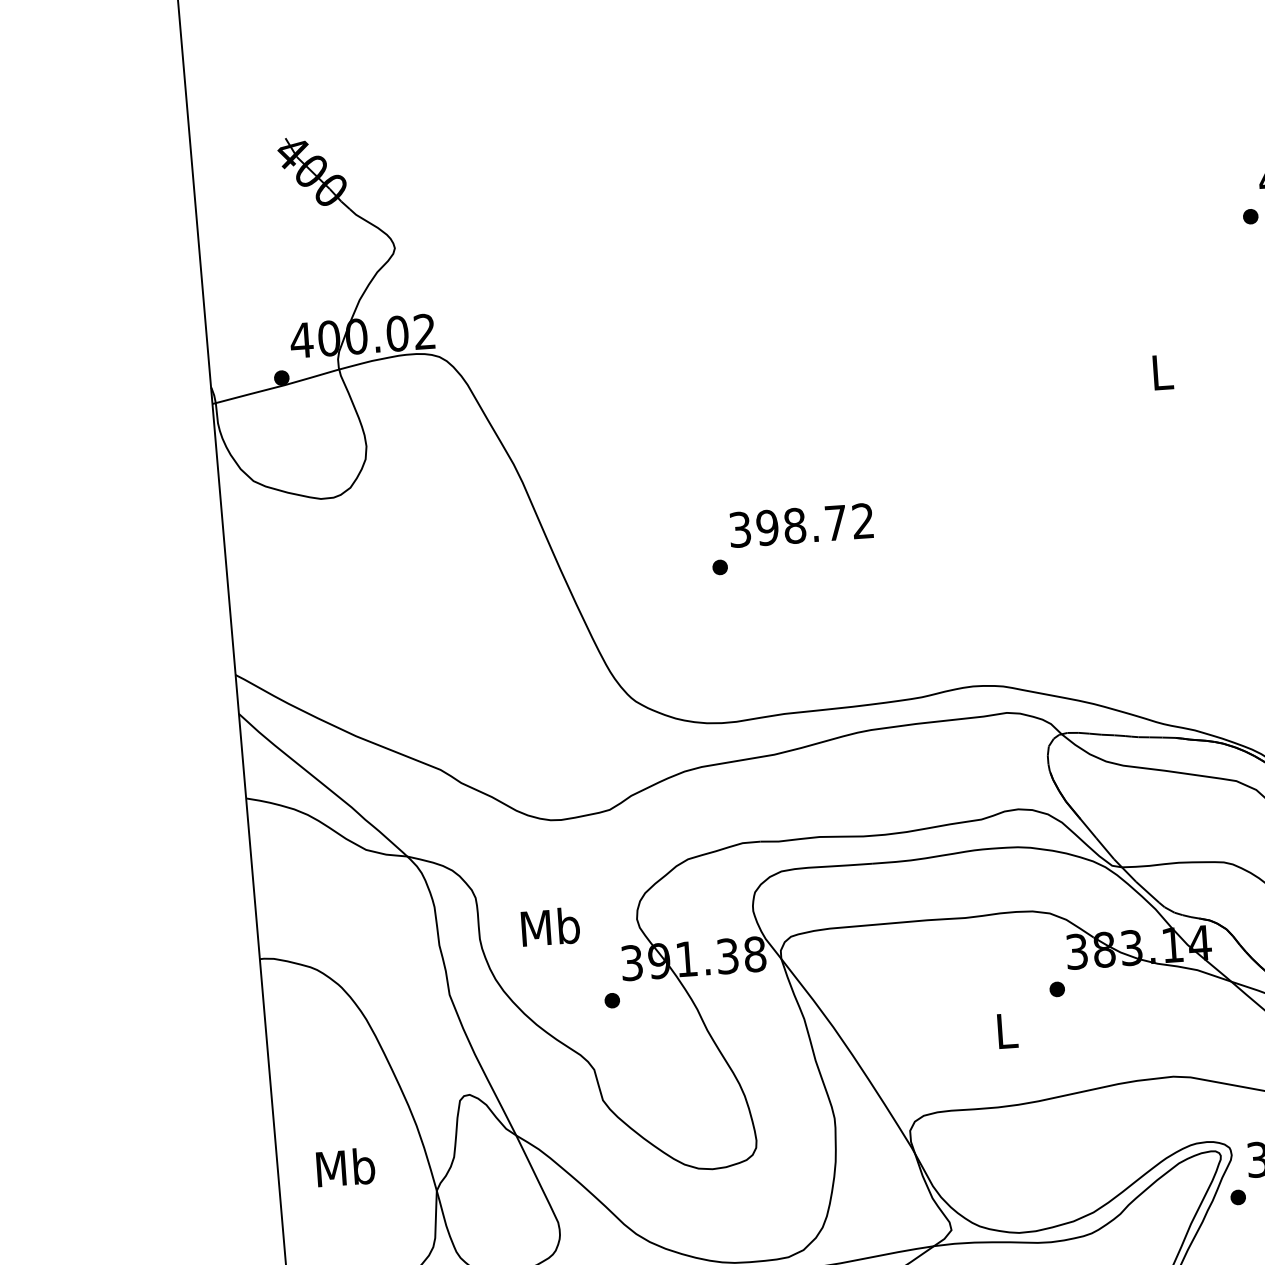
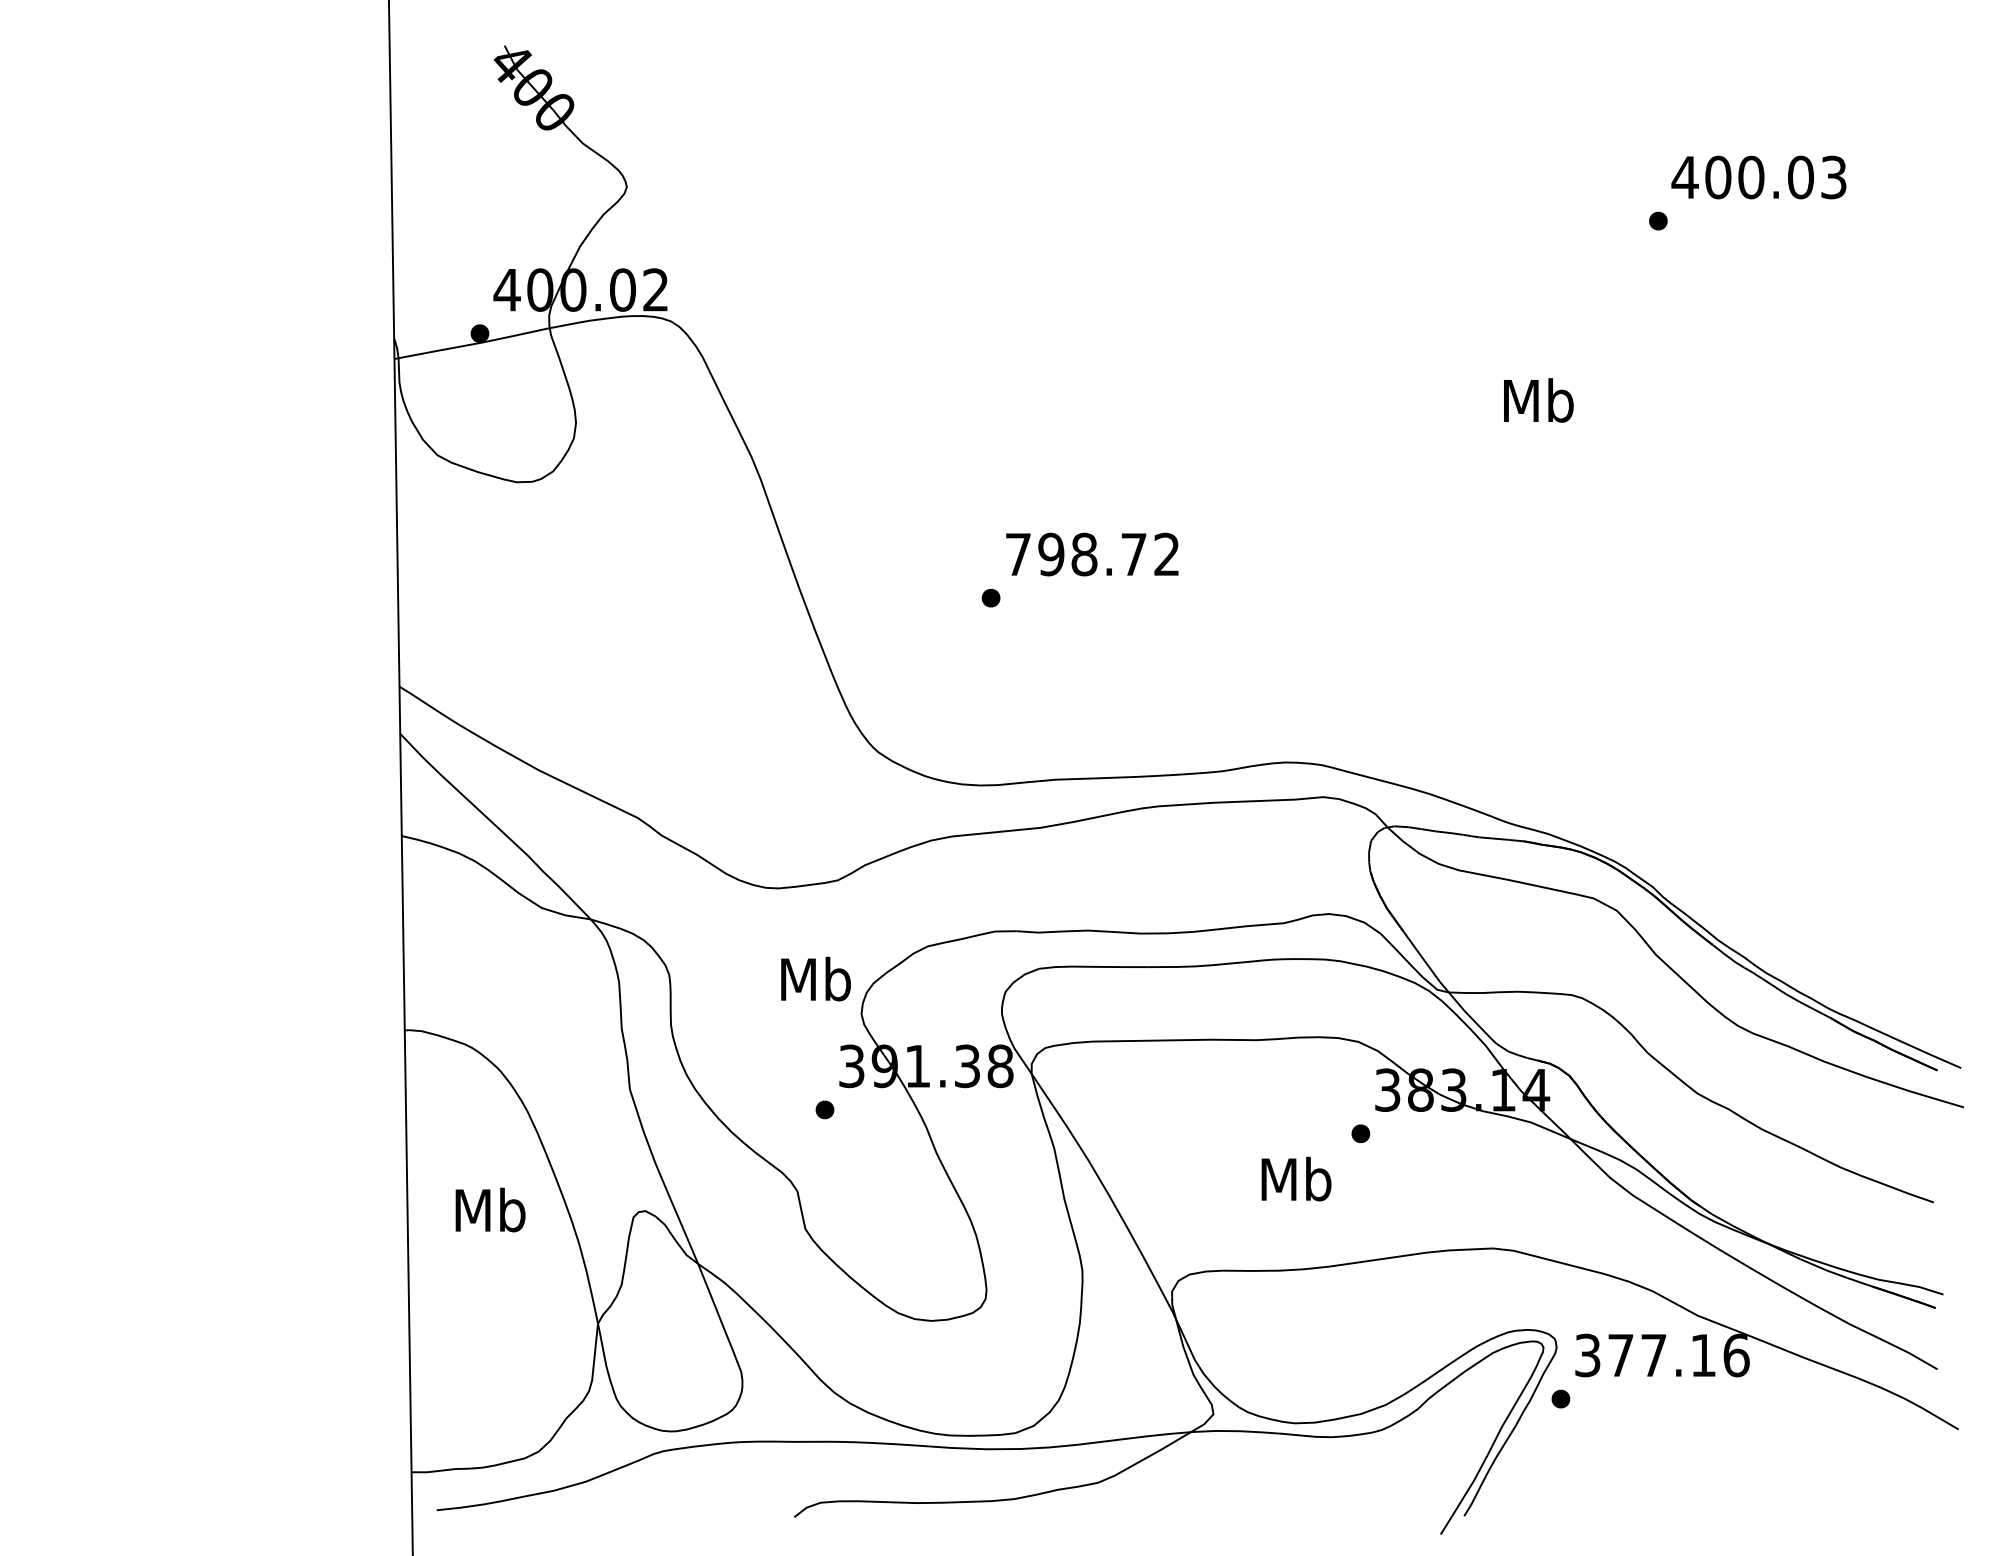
text: (1161, 372) -> (1538, 400), L -> Mb
text: (739, 529) -> (1017, 554), 398.72 -> 798.72
text: (550, 926) -> (815, 978), moved
text: (1006, 1030) -> (1296, 1178), L -> Mb
text: (345, 1167) -> (490, 1209), moved

